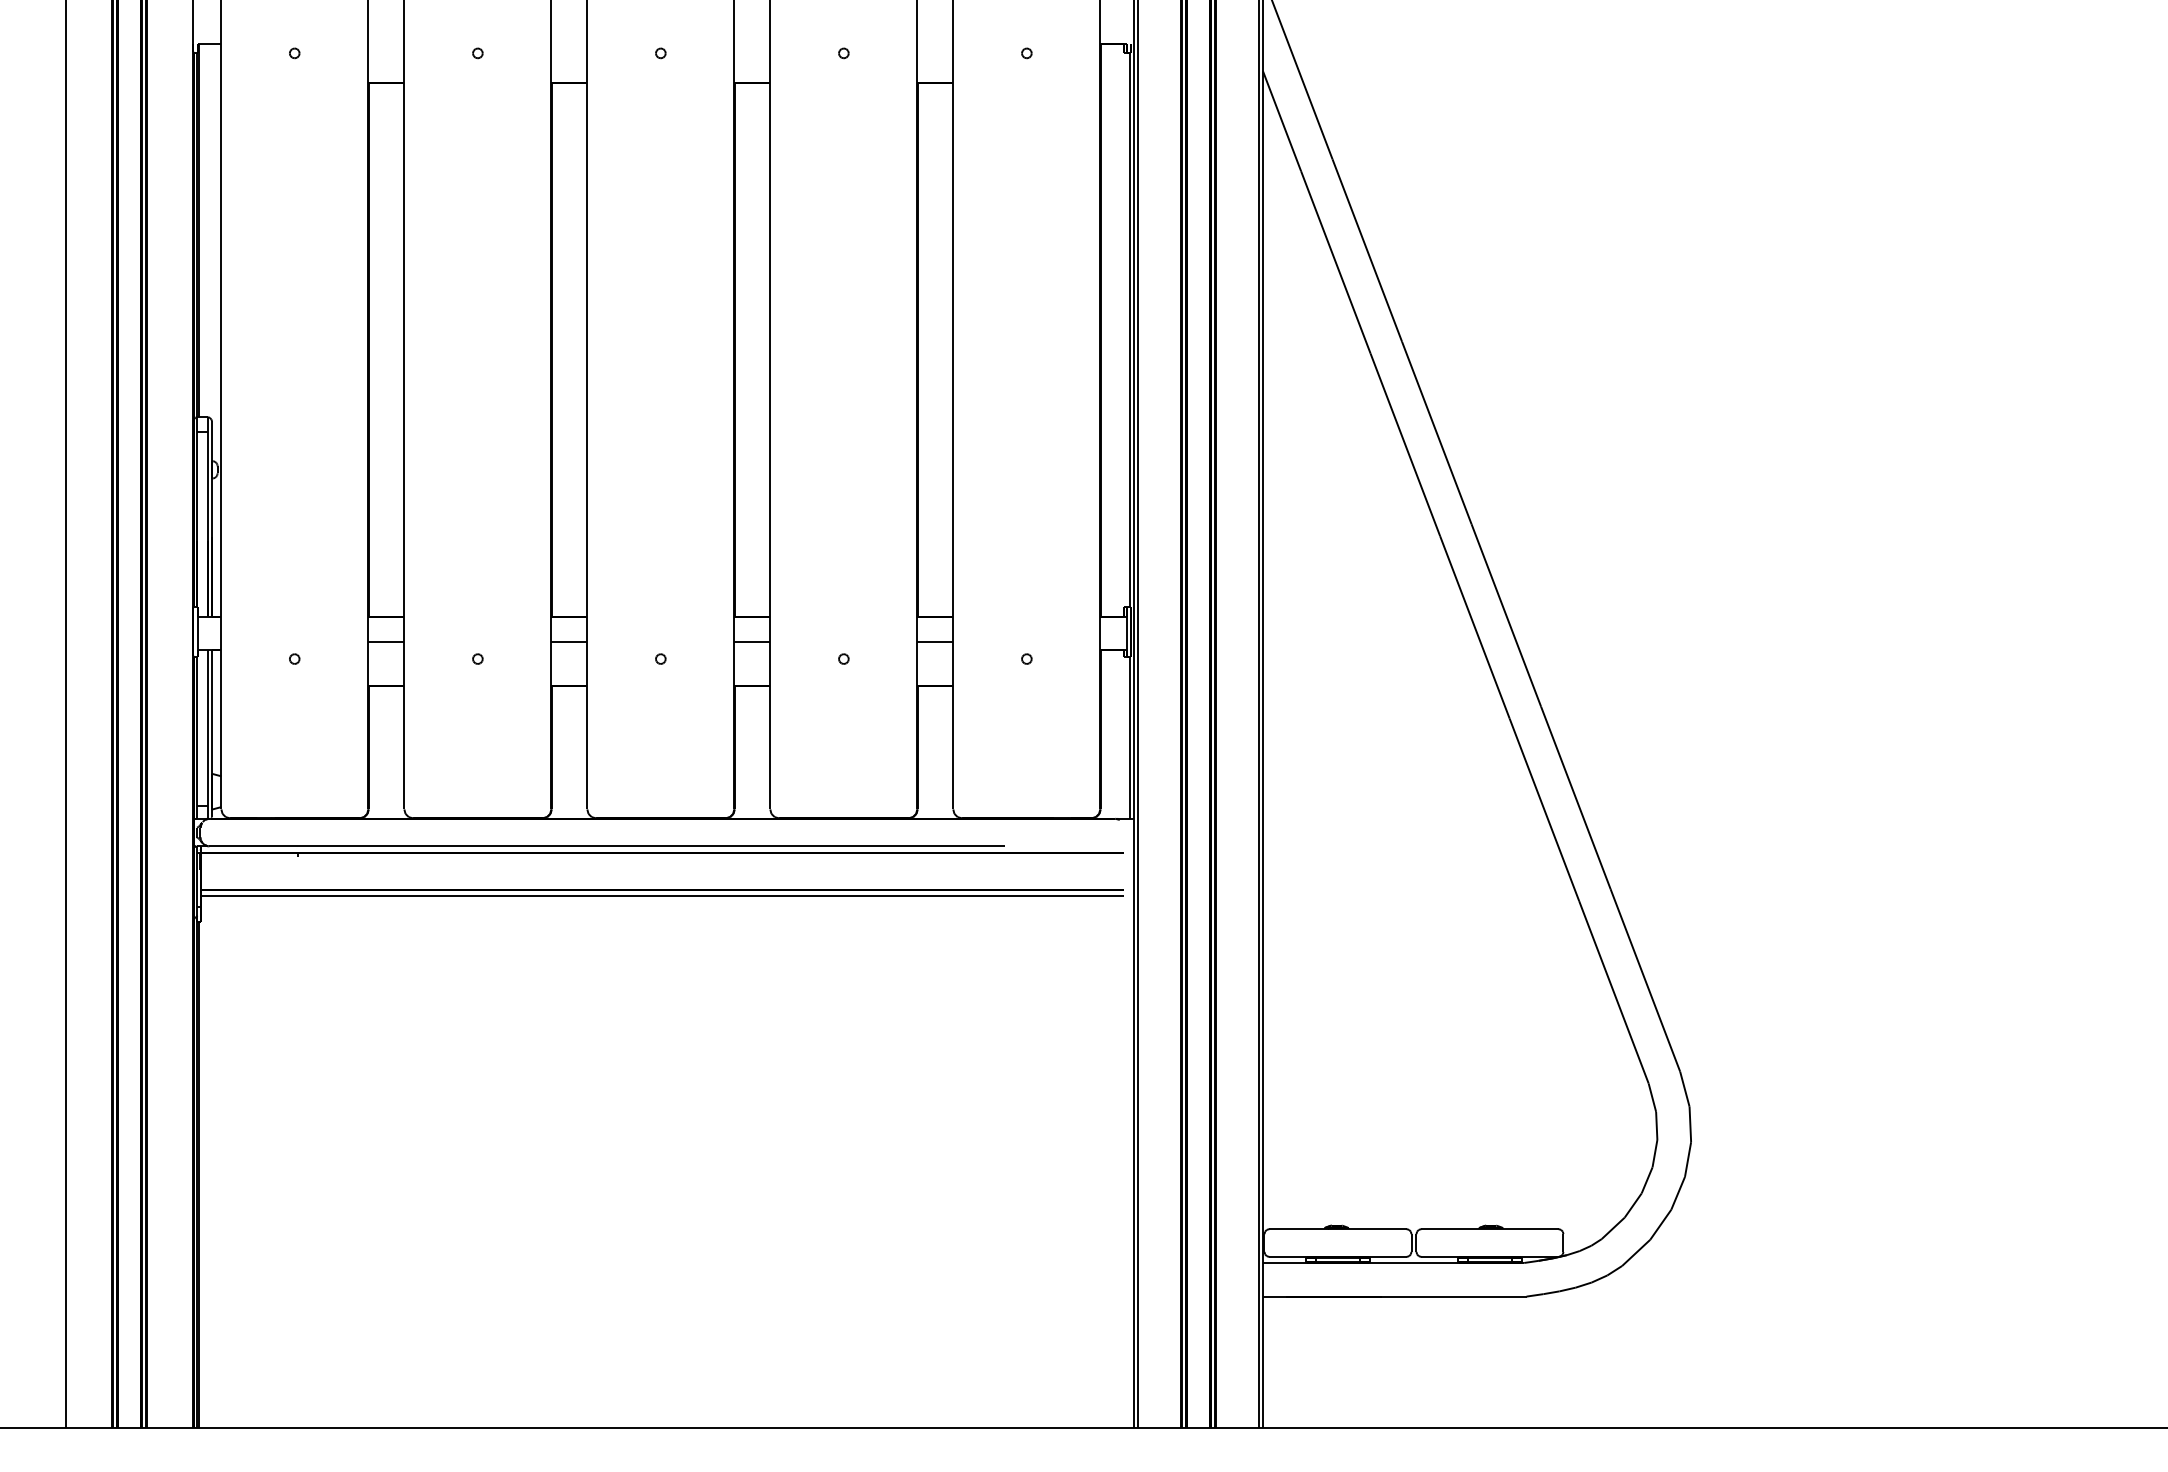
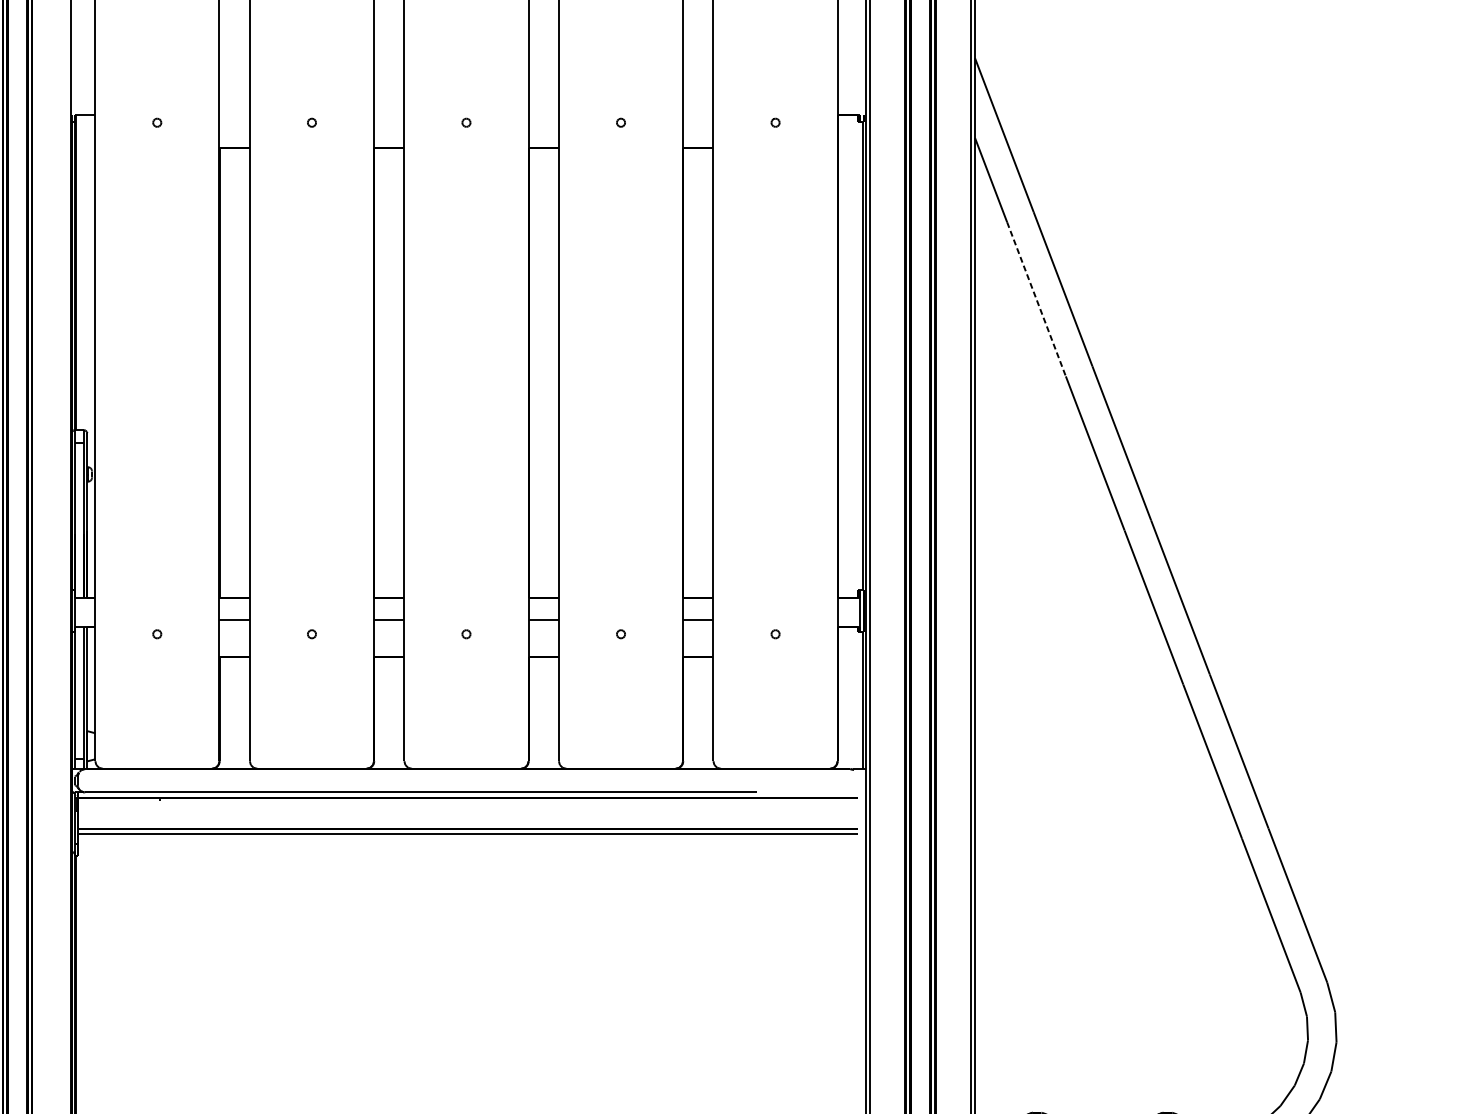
line: (1335, 262) -> (1036, 299), solid -> dashed

